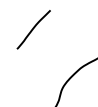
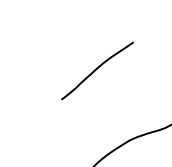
curve: (33, 29) -> (97, 70), moved

